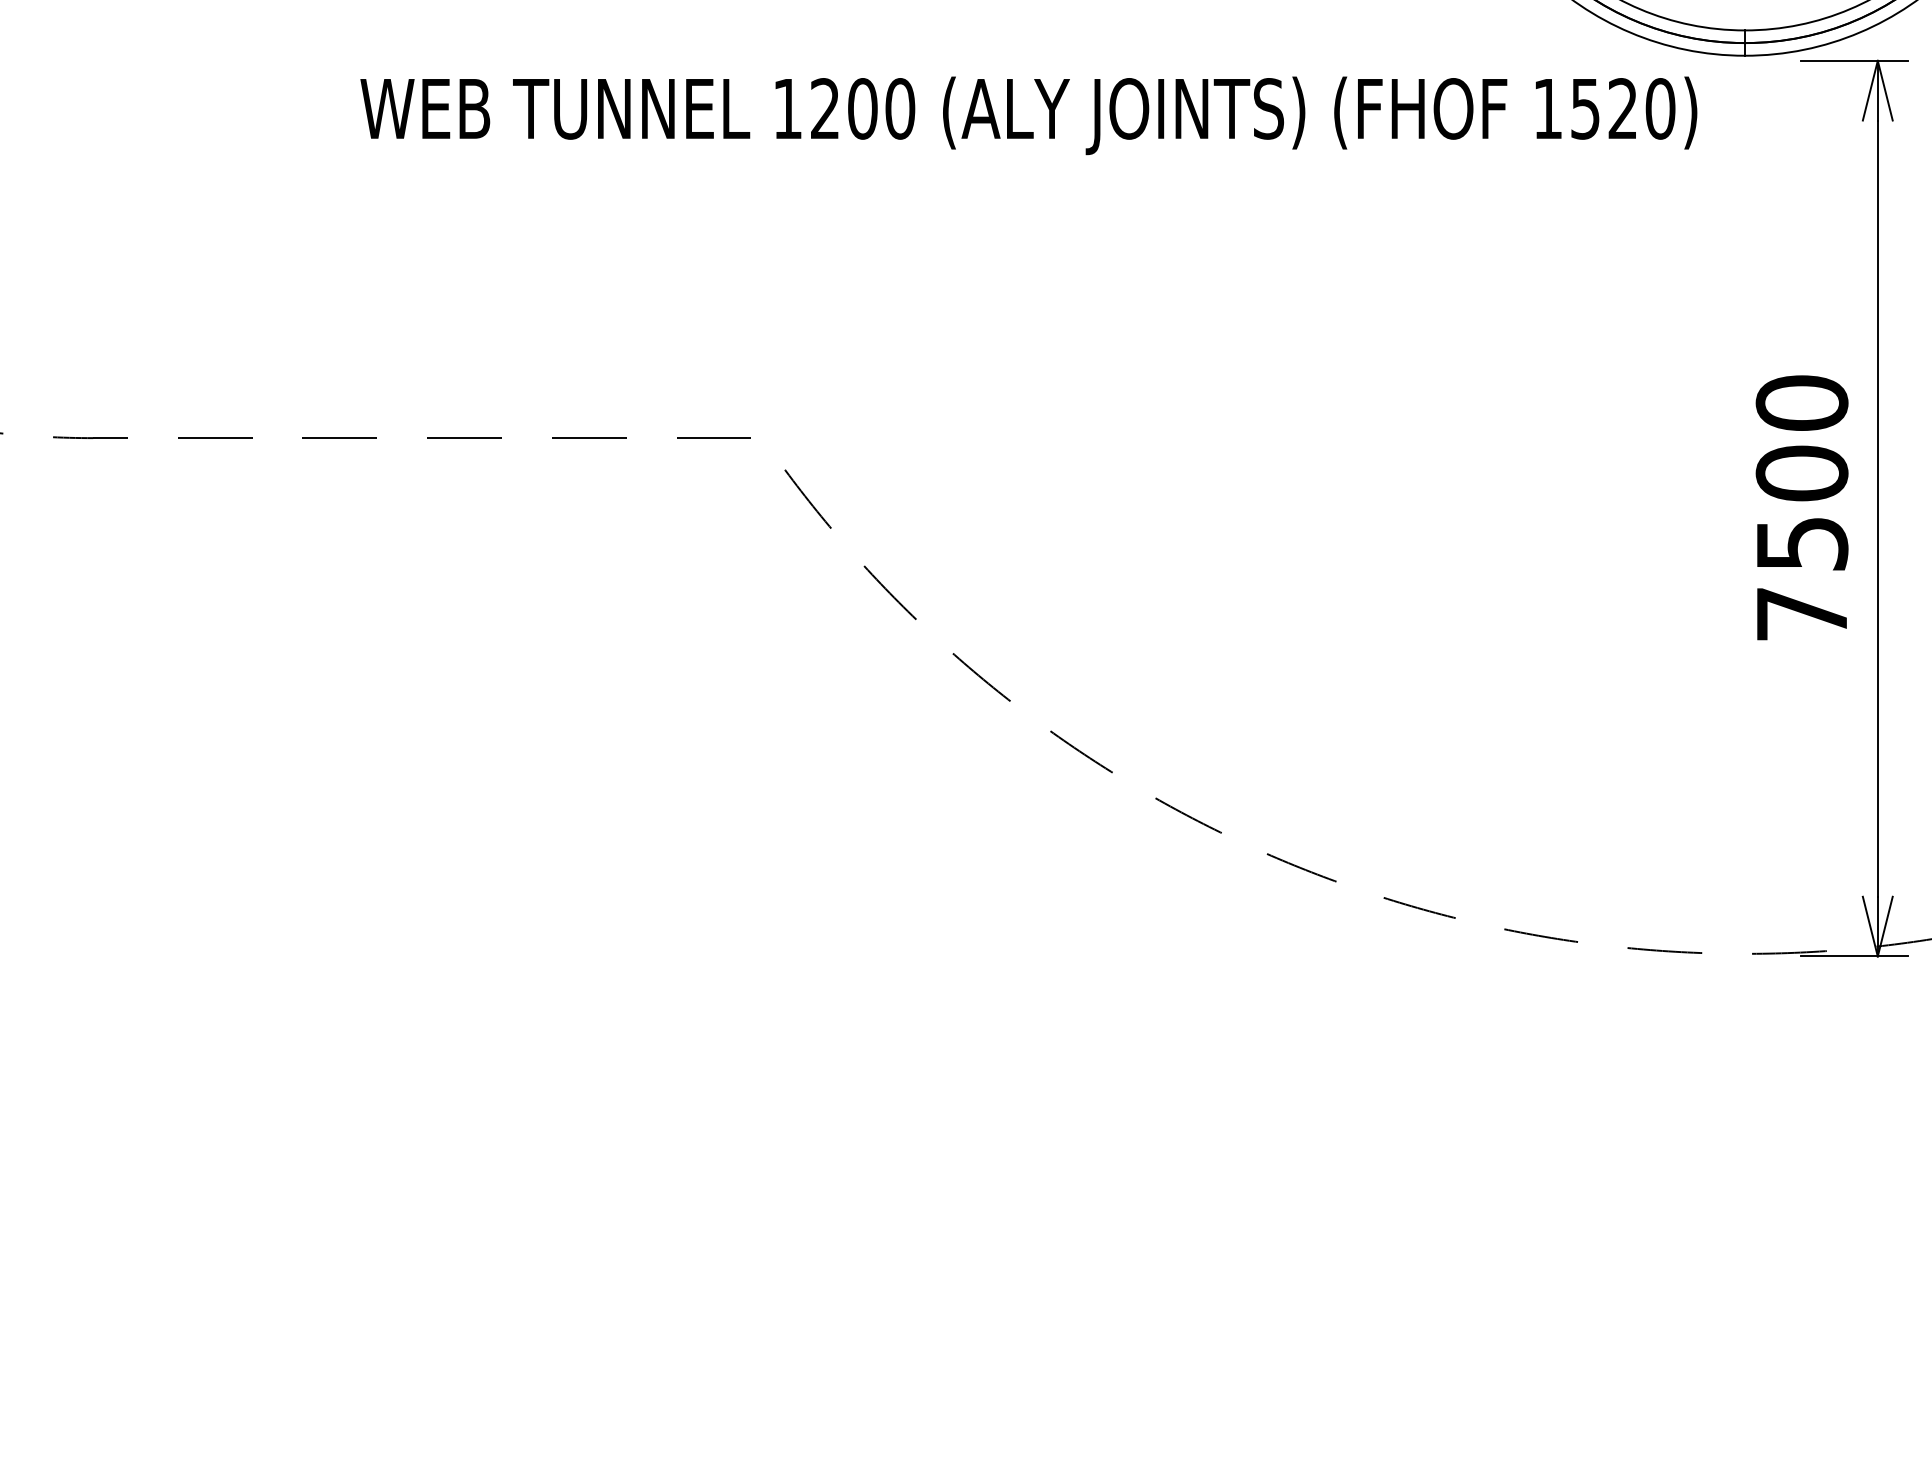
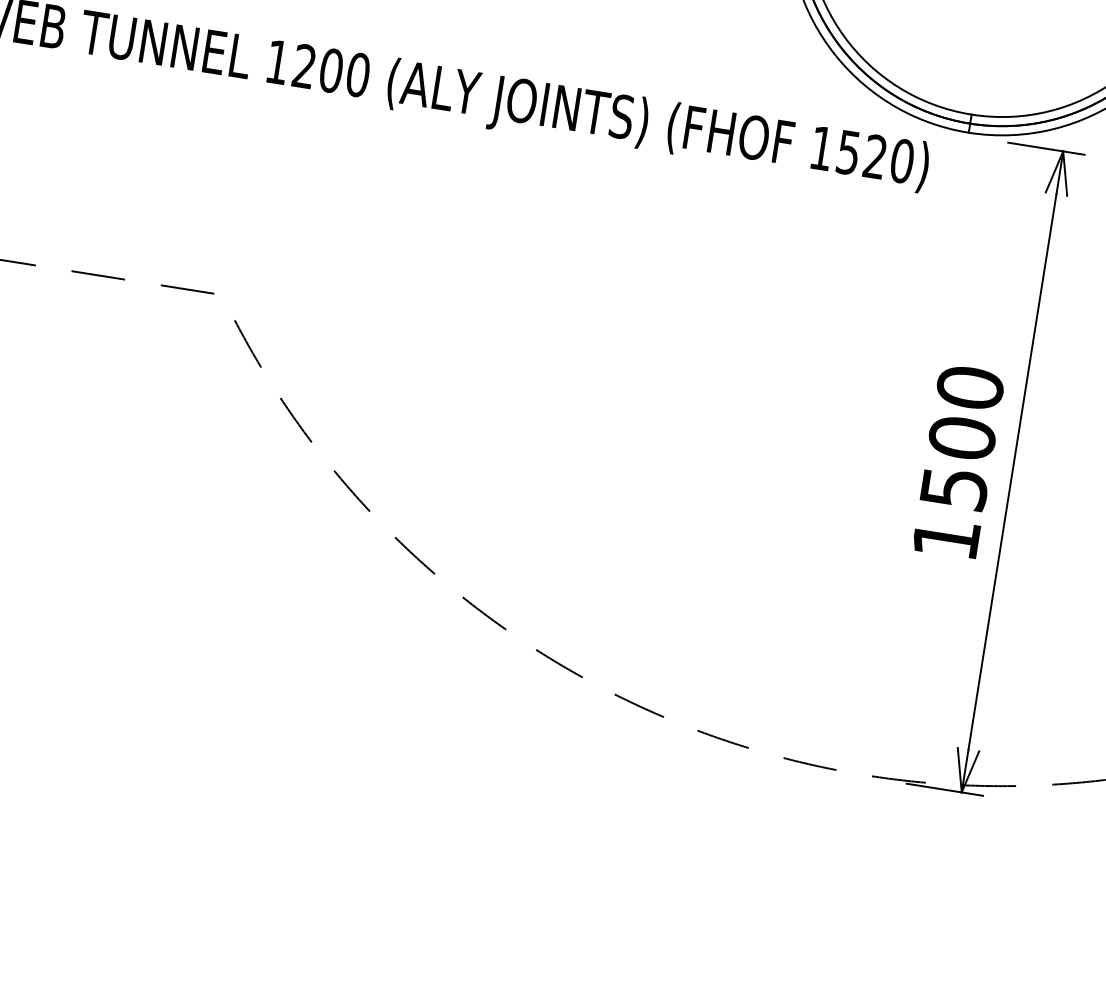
text: (1801, 614) -> (945, 539), 7500 -> 1500

